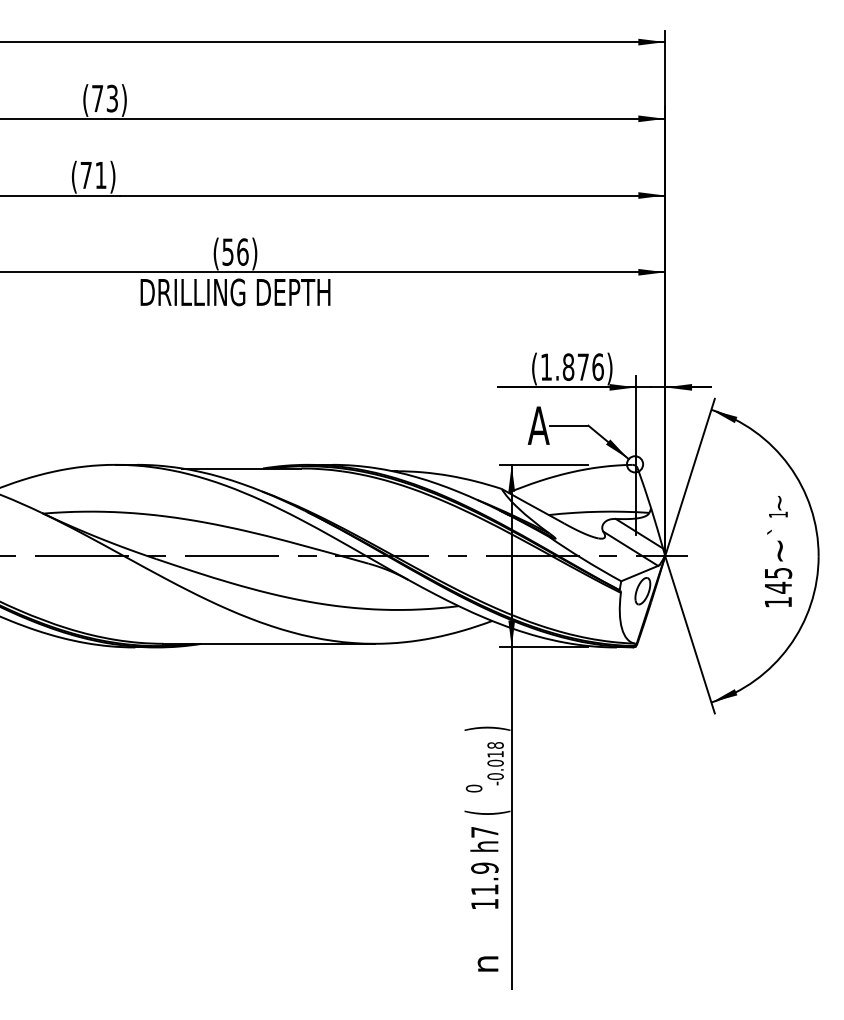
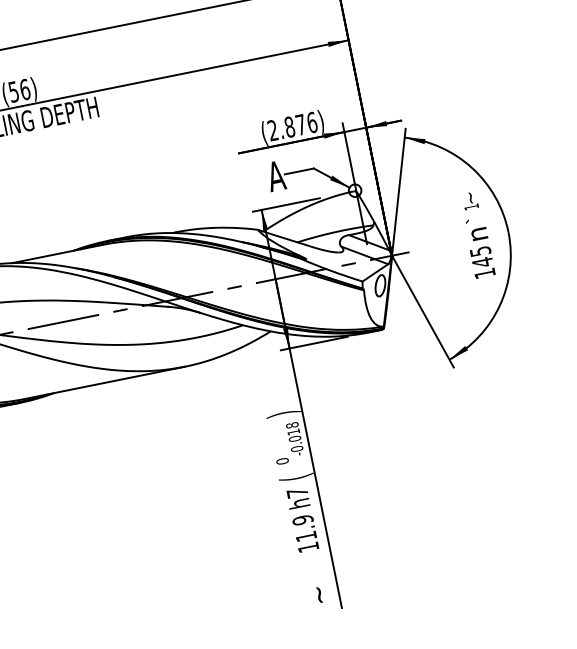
text: (545, 366) -> (272, 130), (1.876) -> (2.876)
text: (781, 550) -> (479, 233), ~ -> n
text: (487, 966) -> (320, 594), n -> ~

